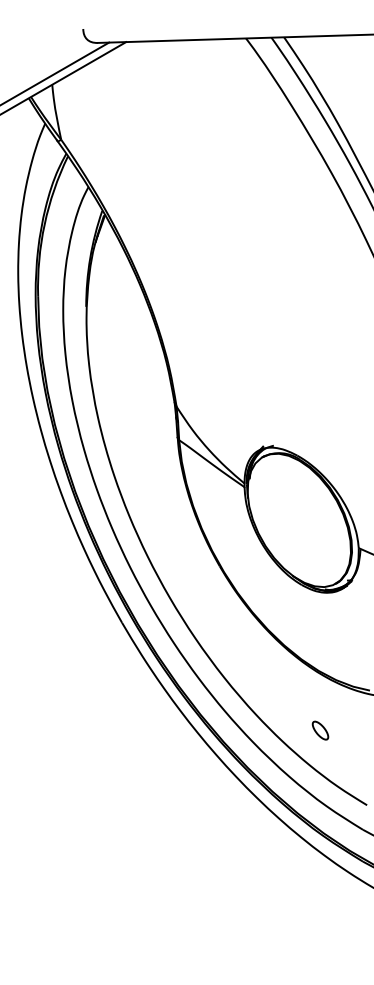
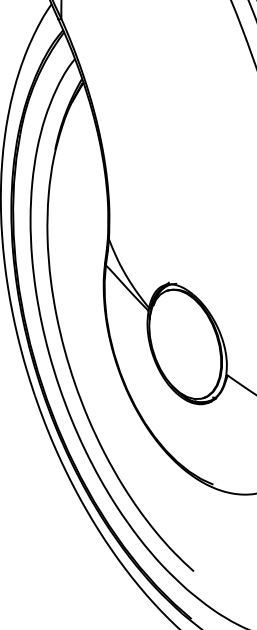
part: (320, 730) -> (169, 507), removed

